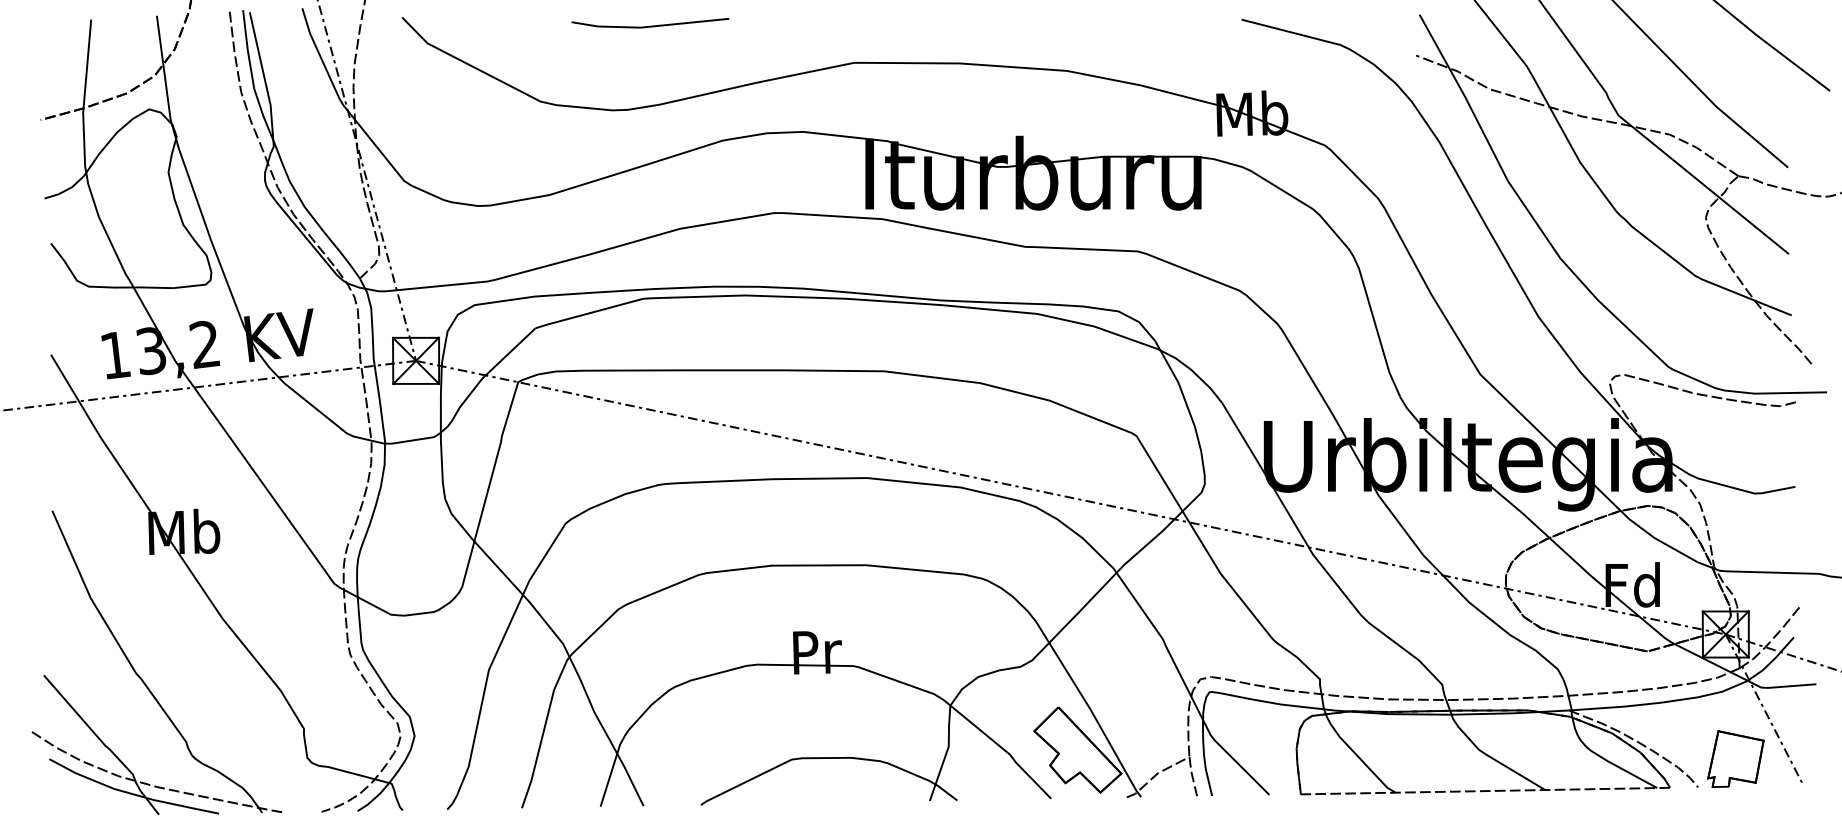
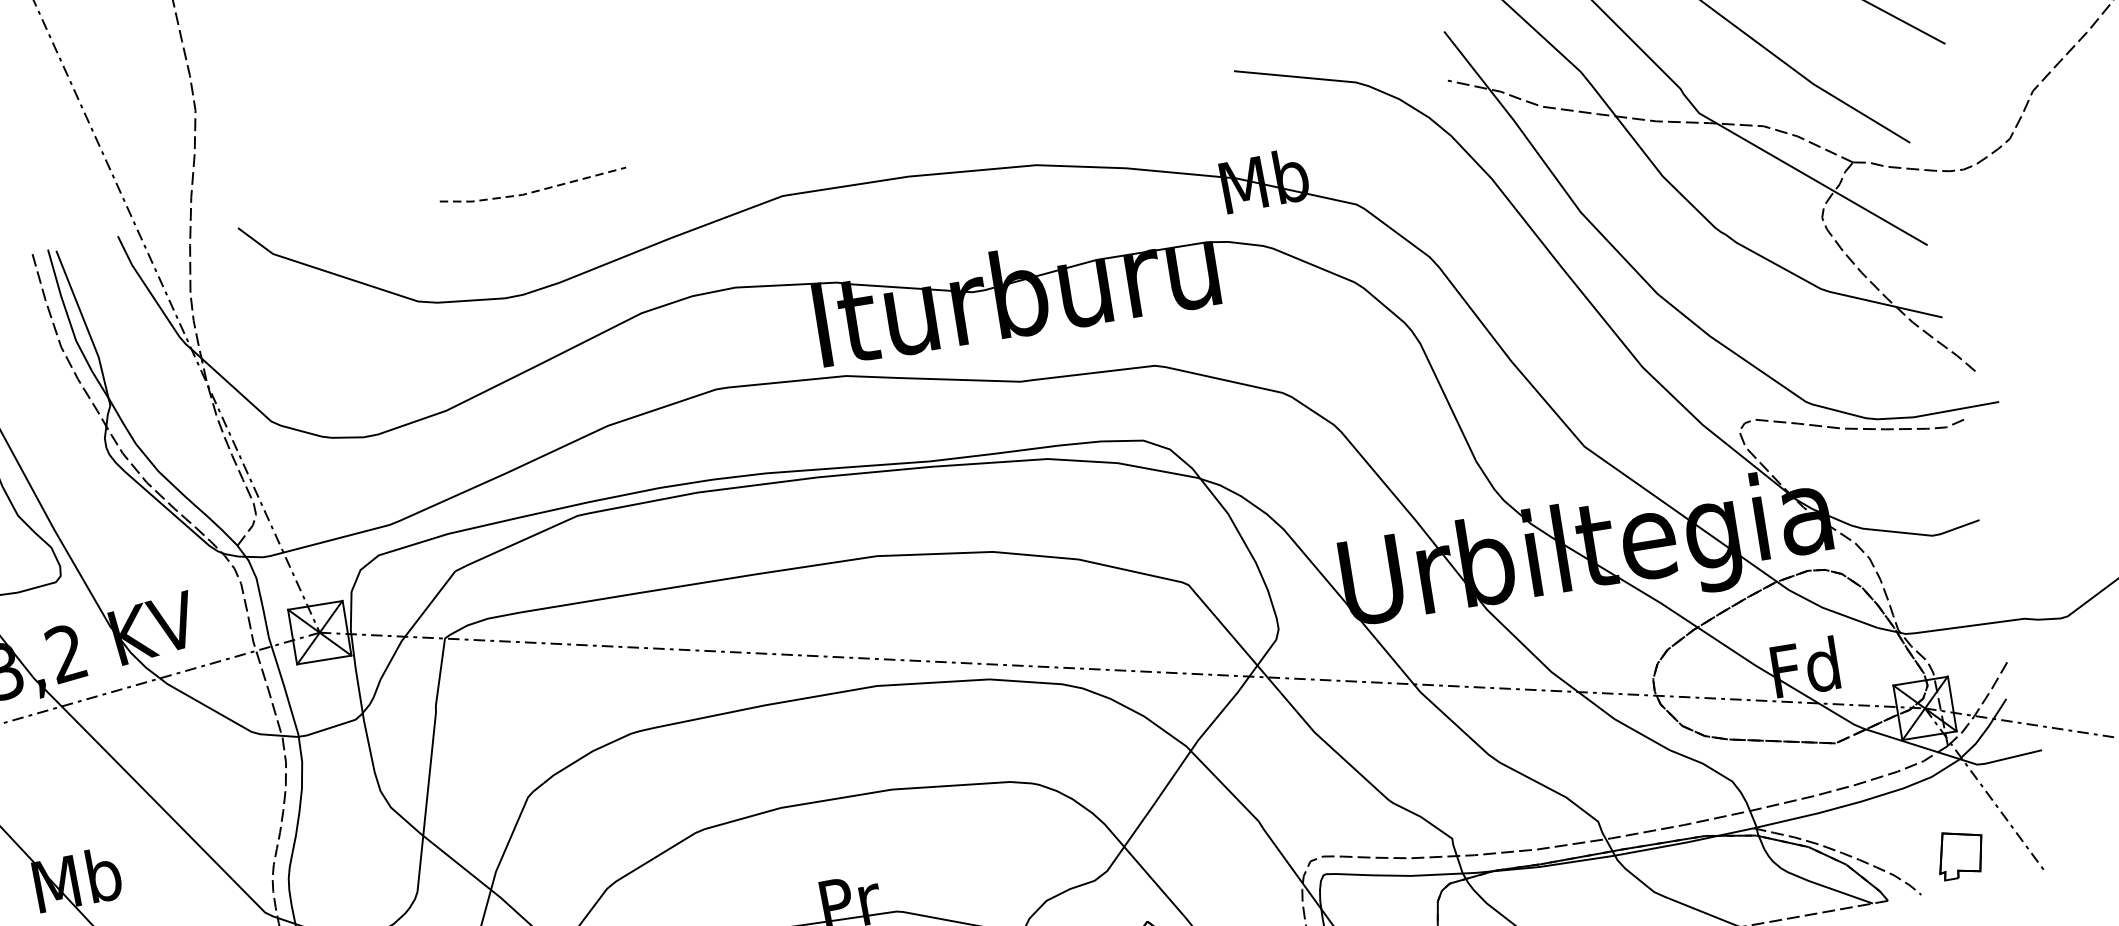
line: (649, 26) -> (533, 191), solid -> dashed
part: (1735, 758) -> (1960, 853), size x0.7

